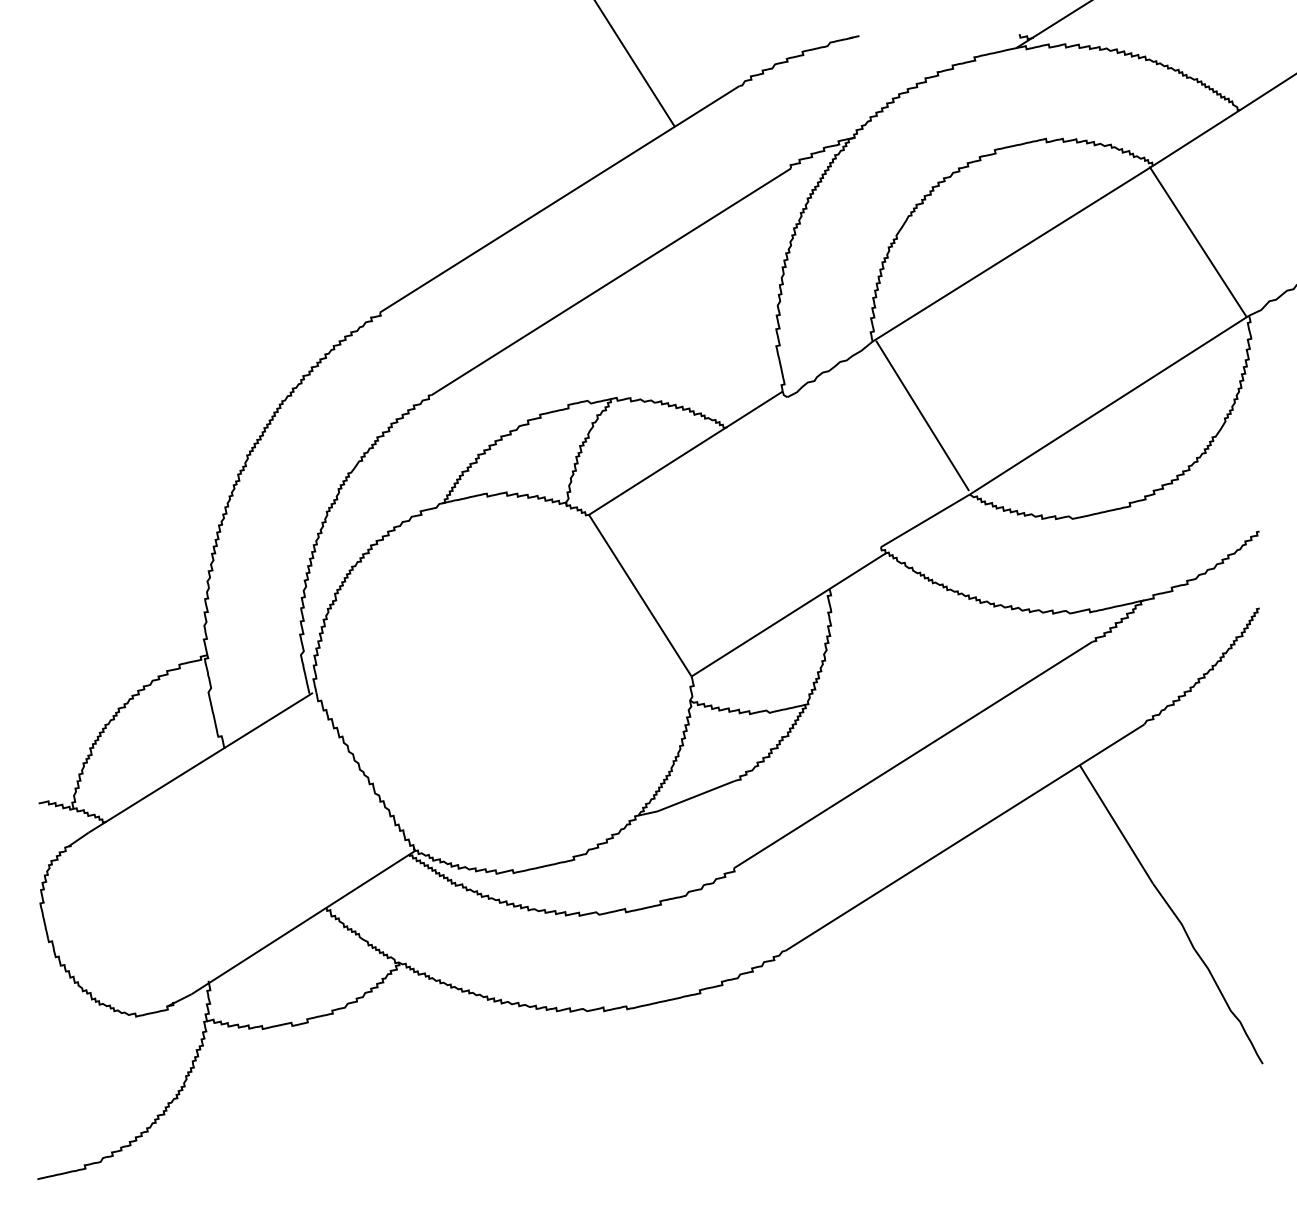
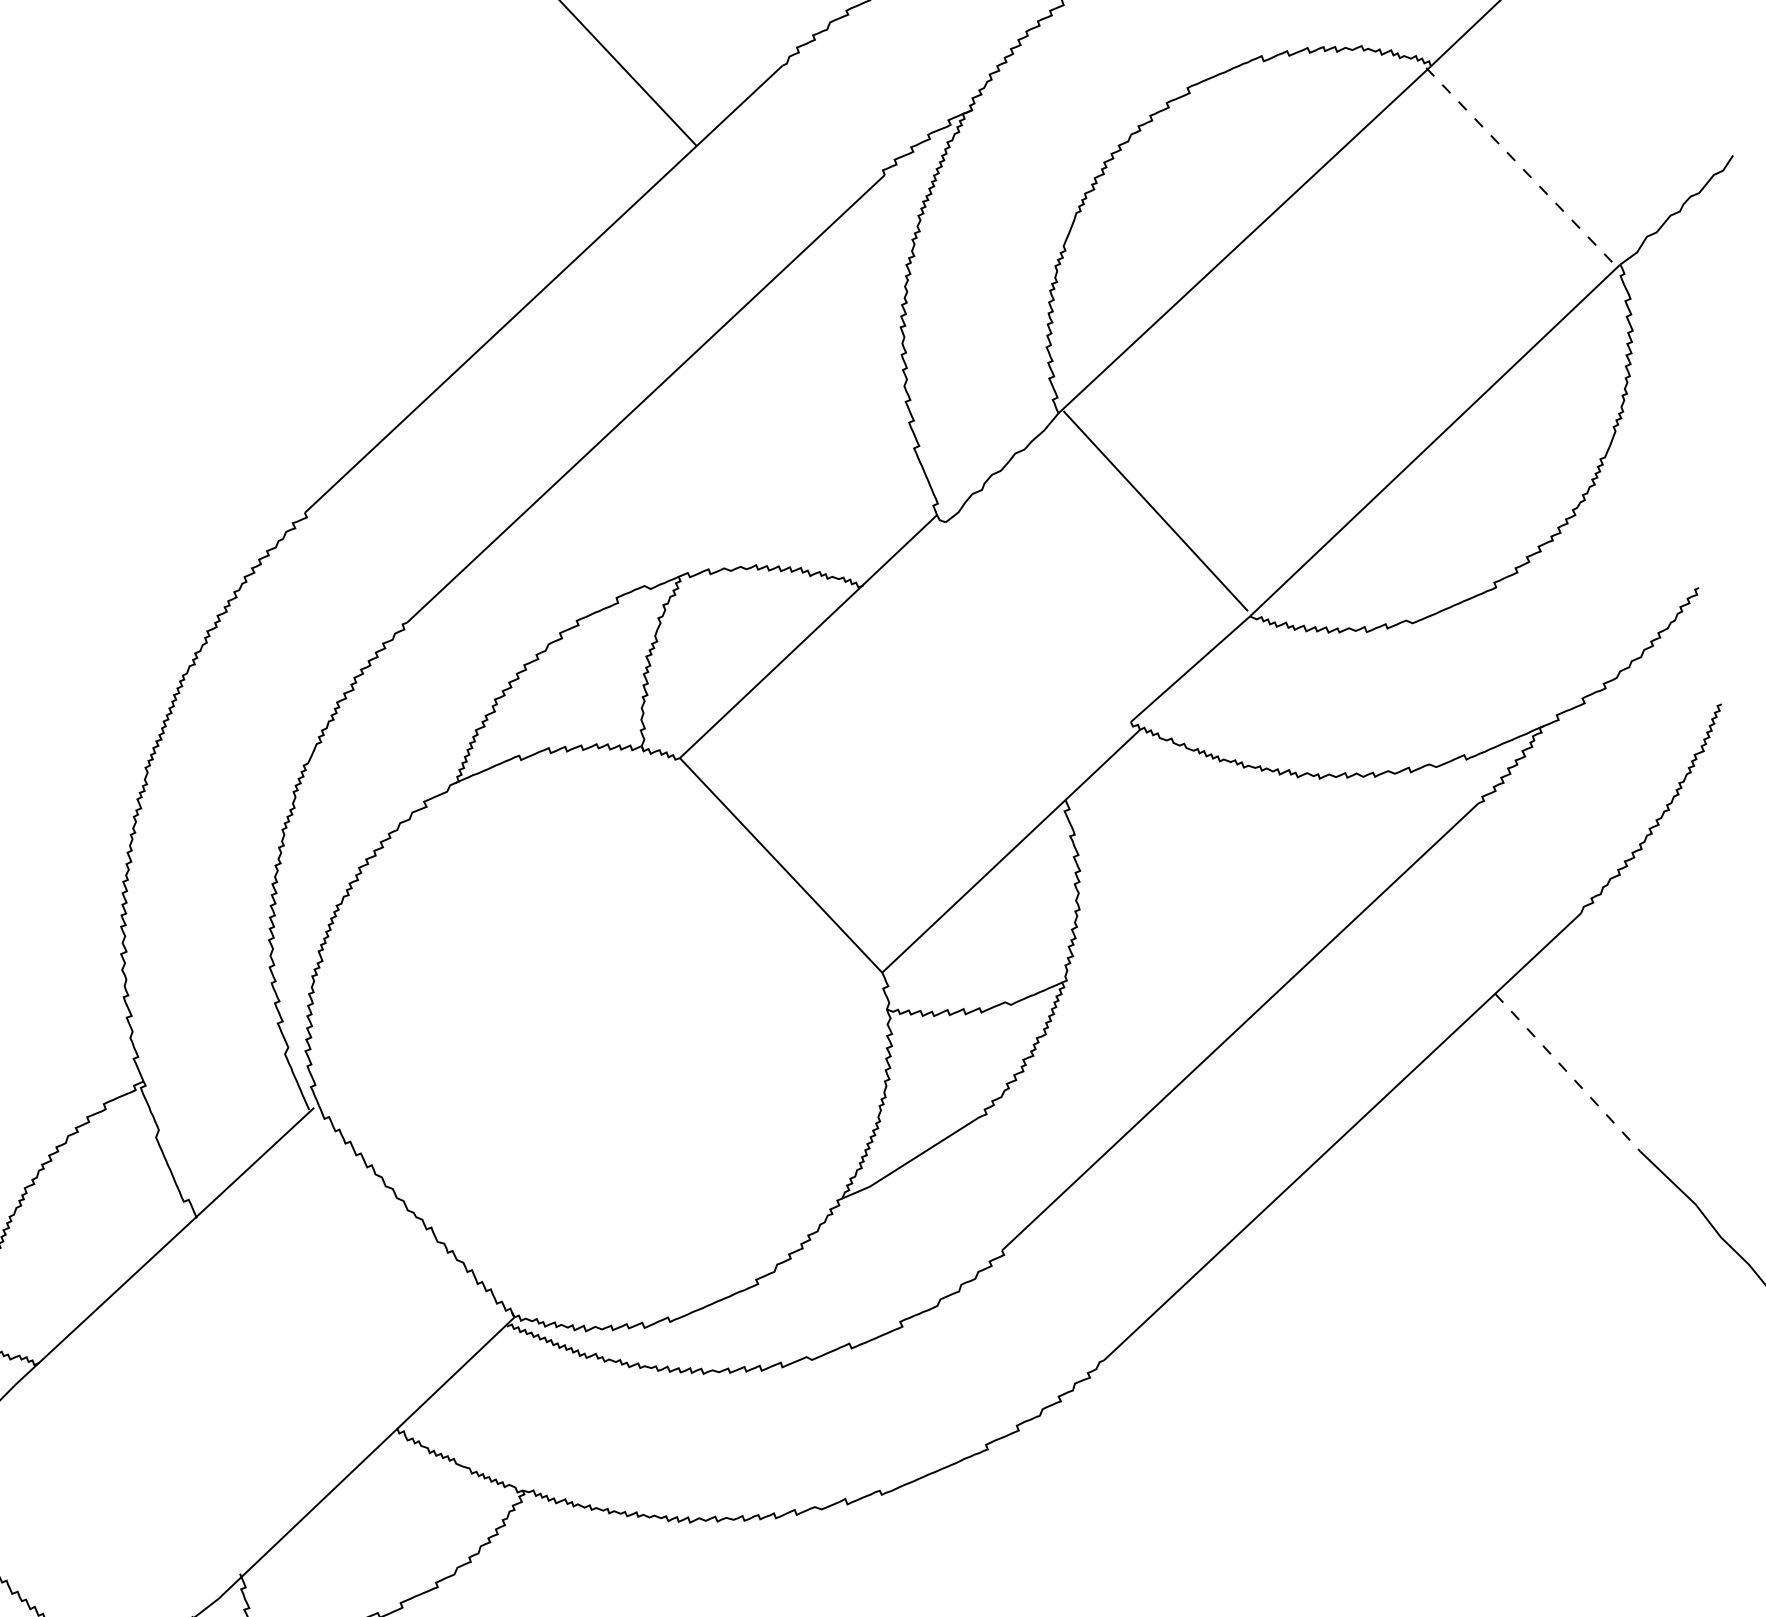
line: (1198, 241) -> (1522, 167), solid -> dashed
line: (1116, 824) -> (1568, 1072), solid -> dashed

